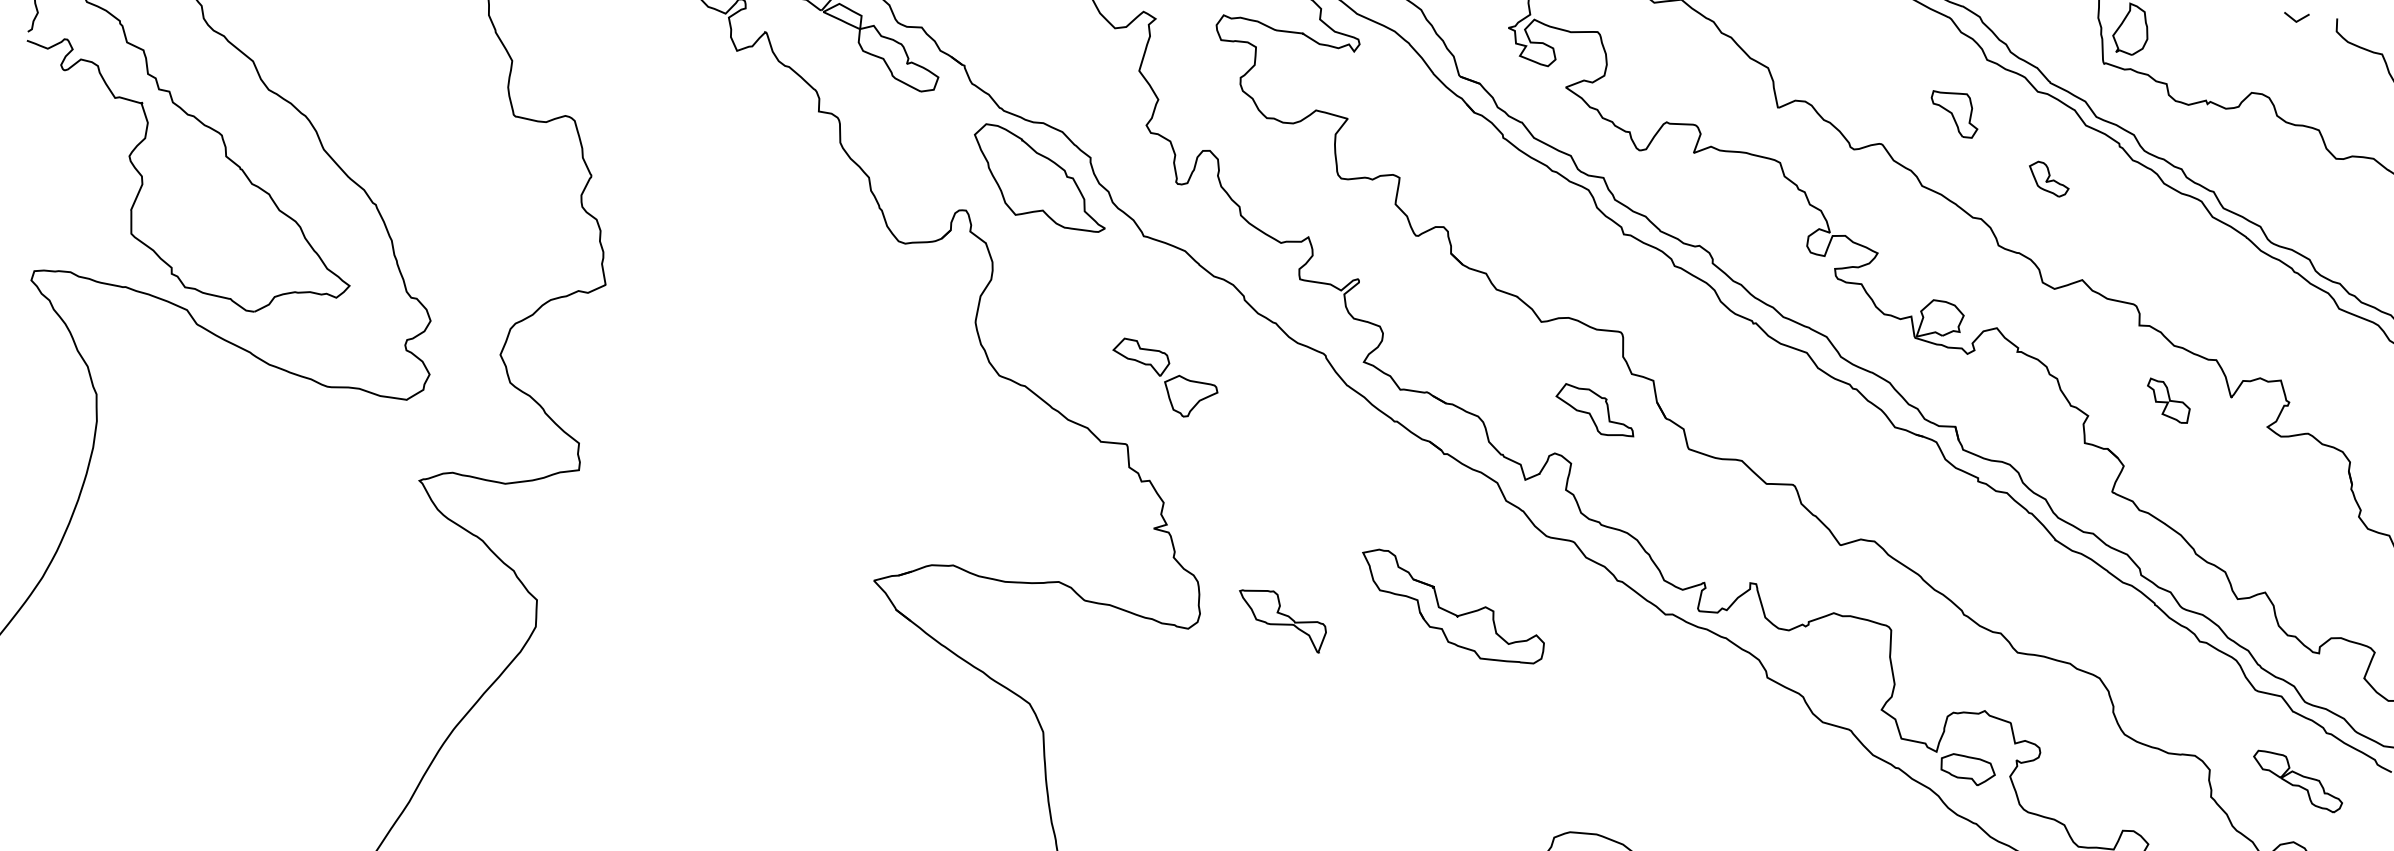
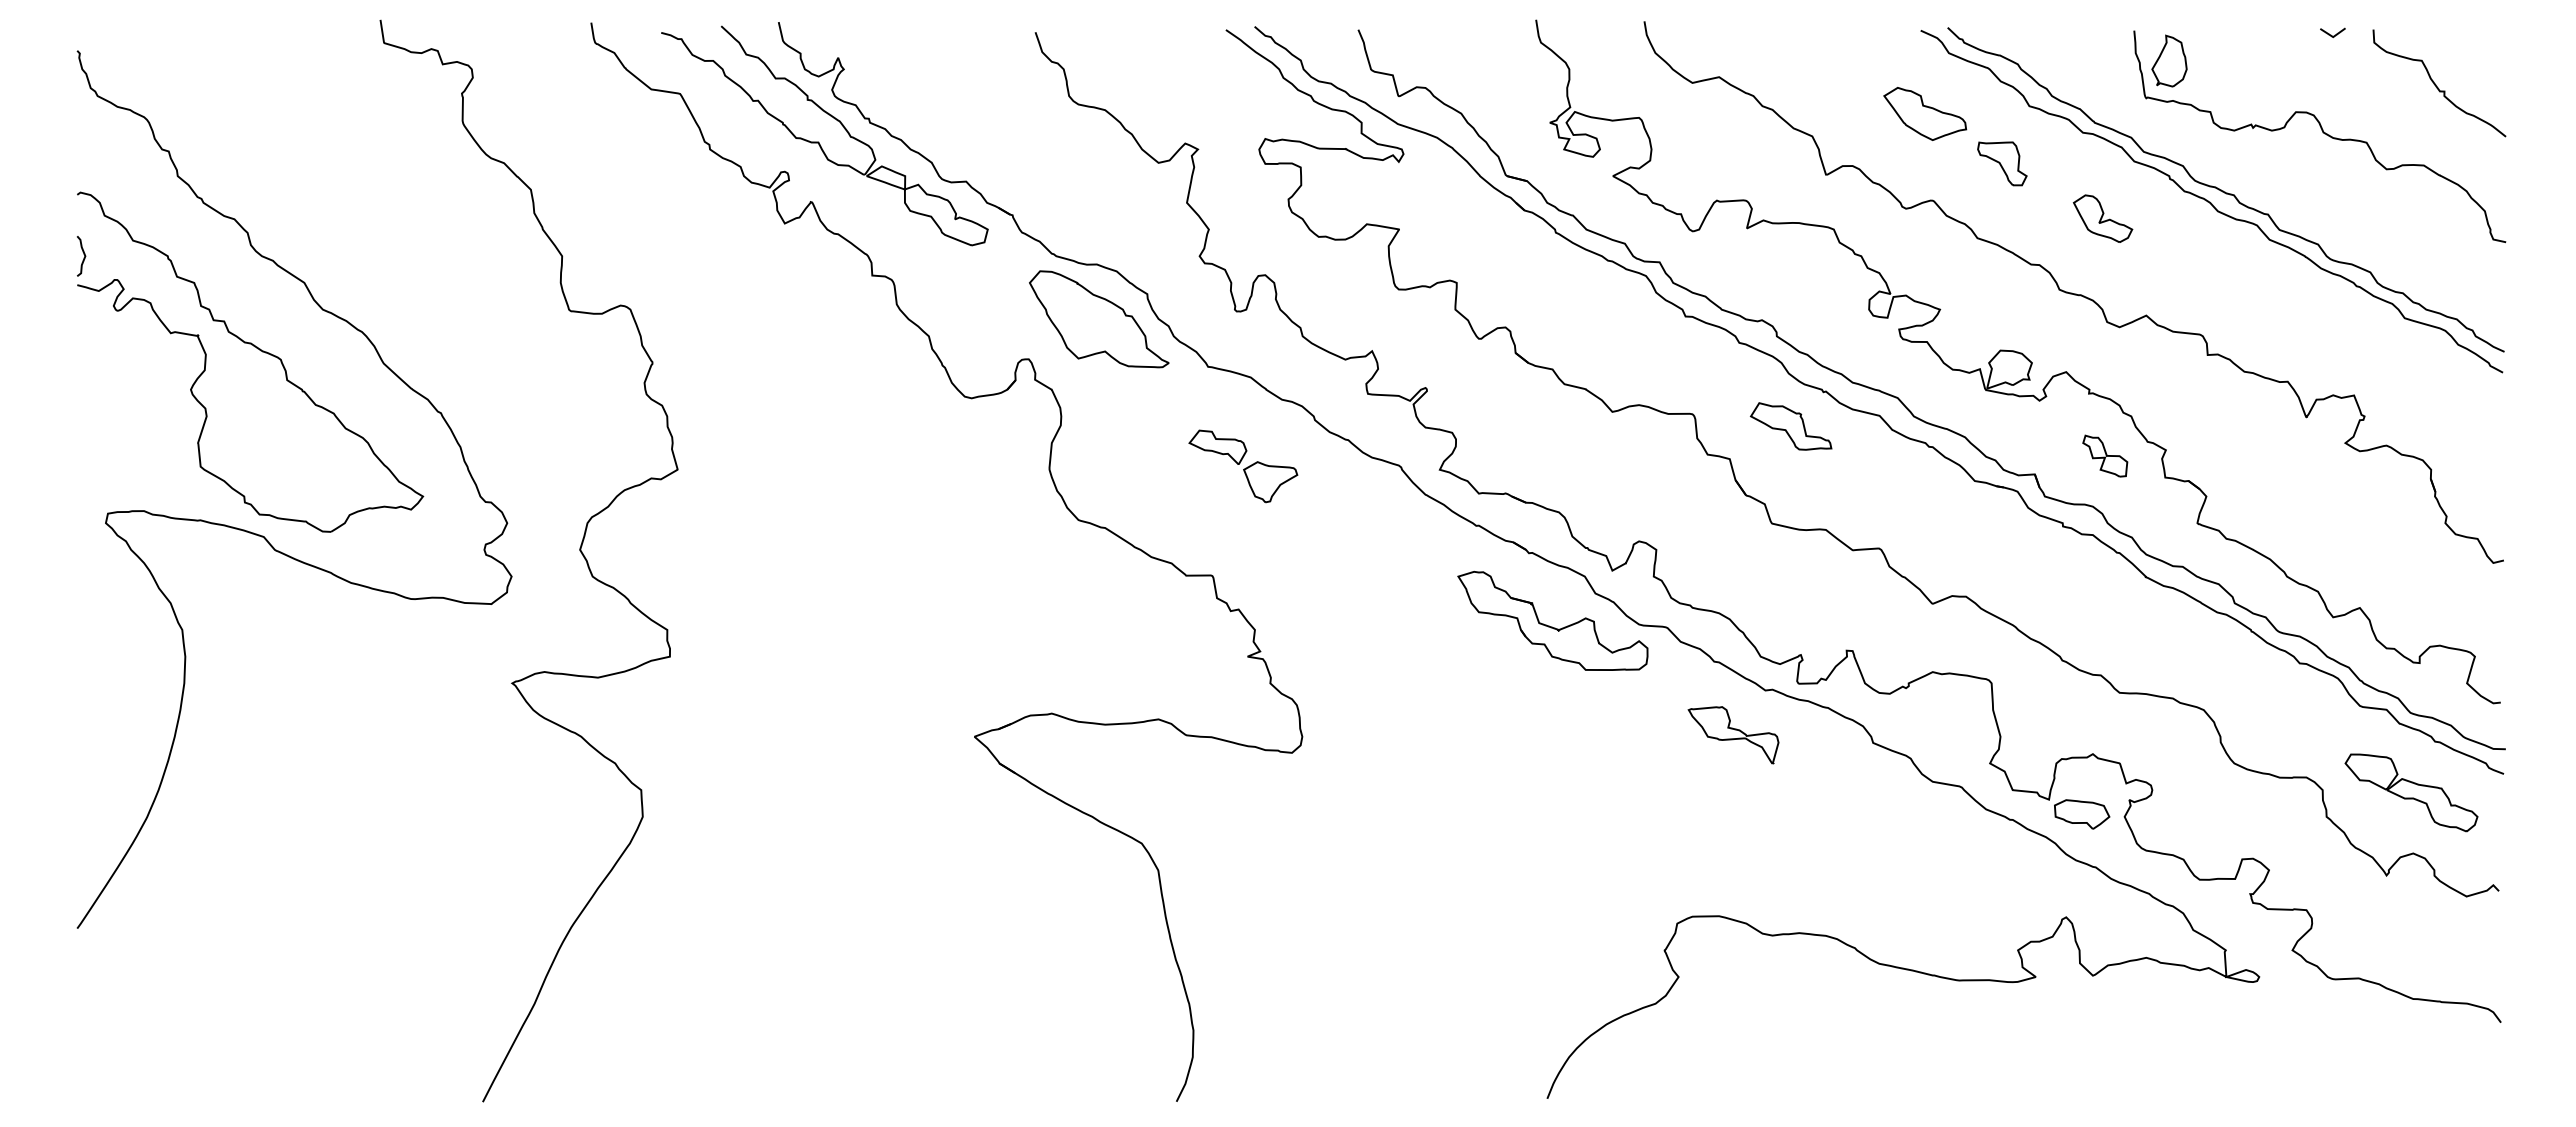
part: (1883, 56) -> (1925, 113), added
part: (2048, 179) -> (2102, 218), size x1.43
part: (1164, 378) -> (1243, 466), moved
part: (2168, 400) -> (2105, 455), moved
part: (1594, 410) -> (1790, 426), moved
part: (1452, 605) -> (1552, 620), moved
part: (1281, 620) -> (1733, 735), moved
part: (2297, 781) -> (2411, 792), size x1.43

